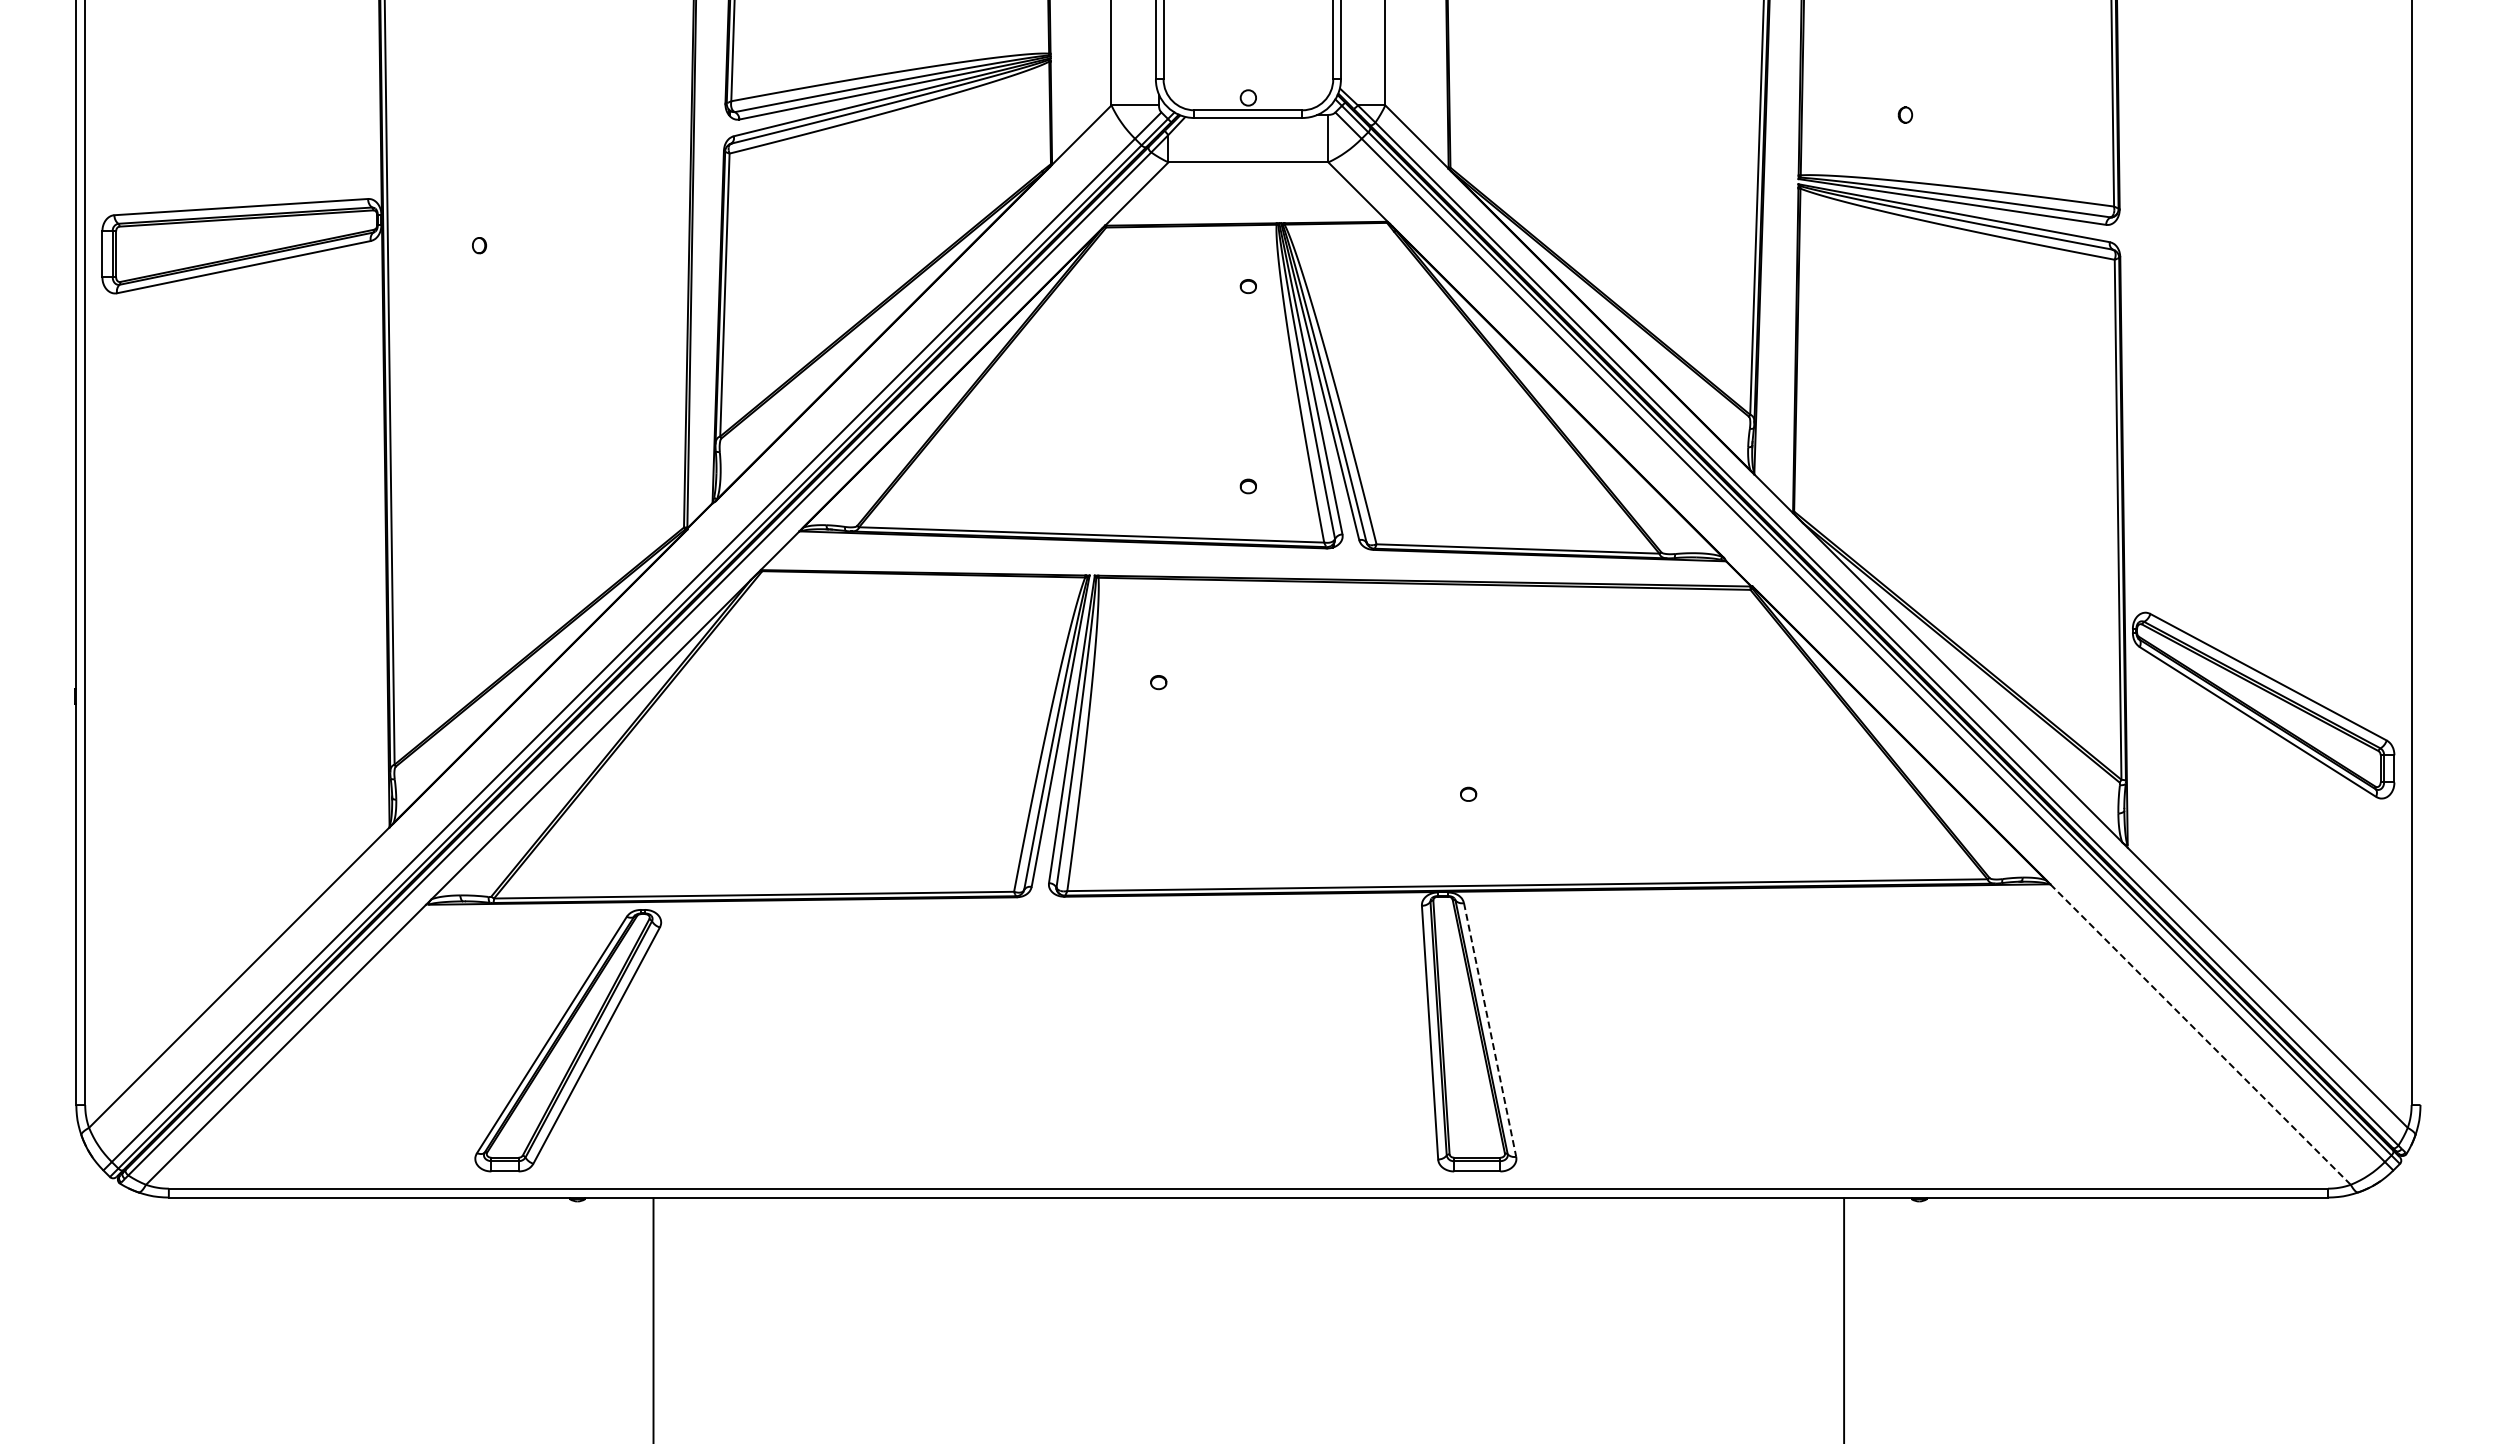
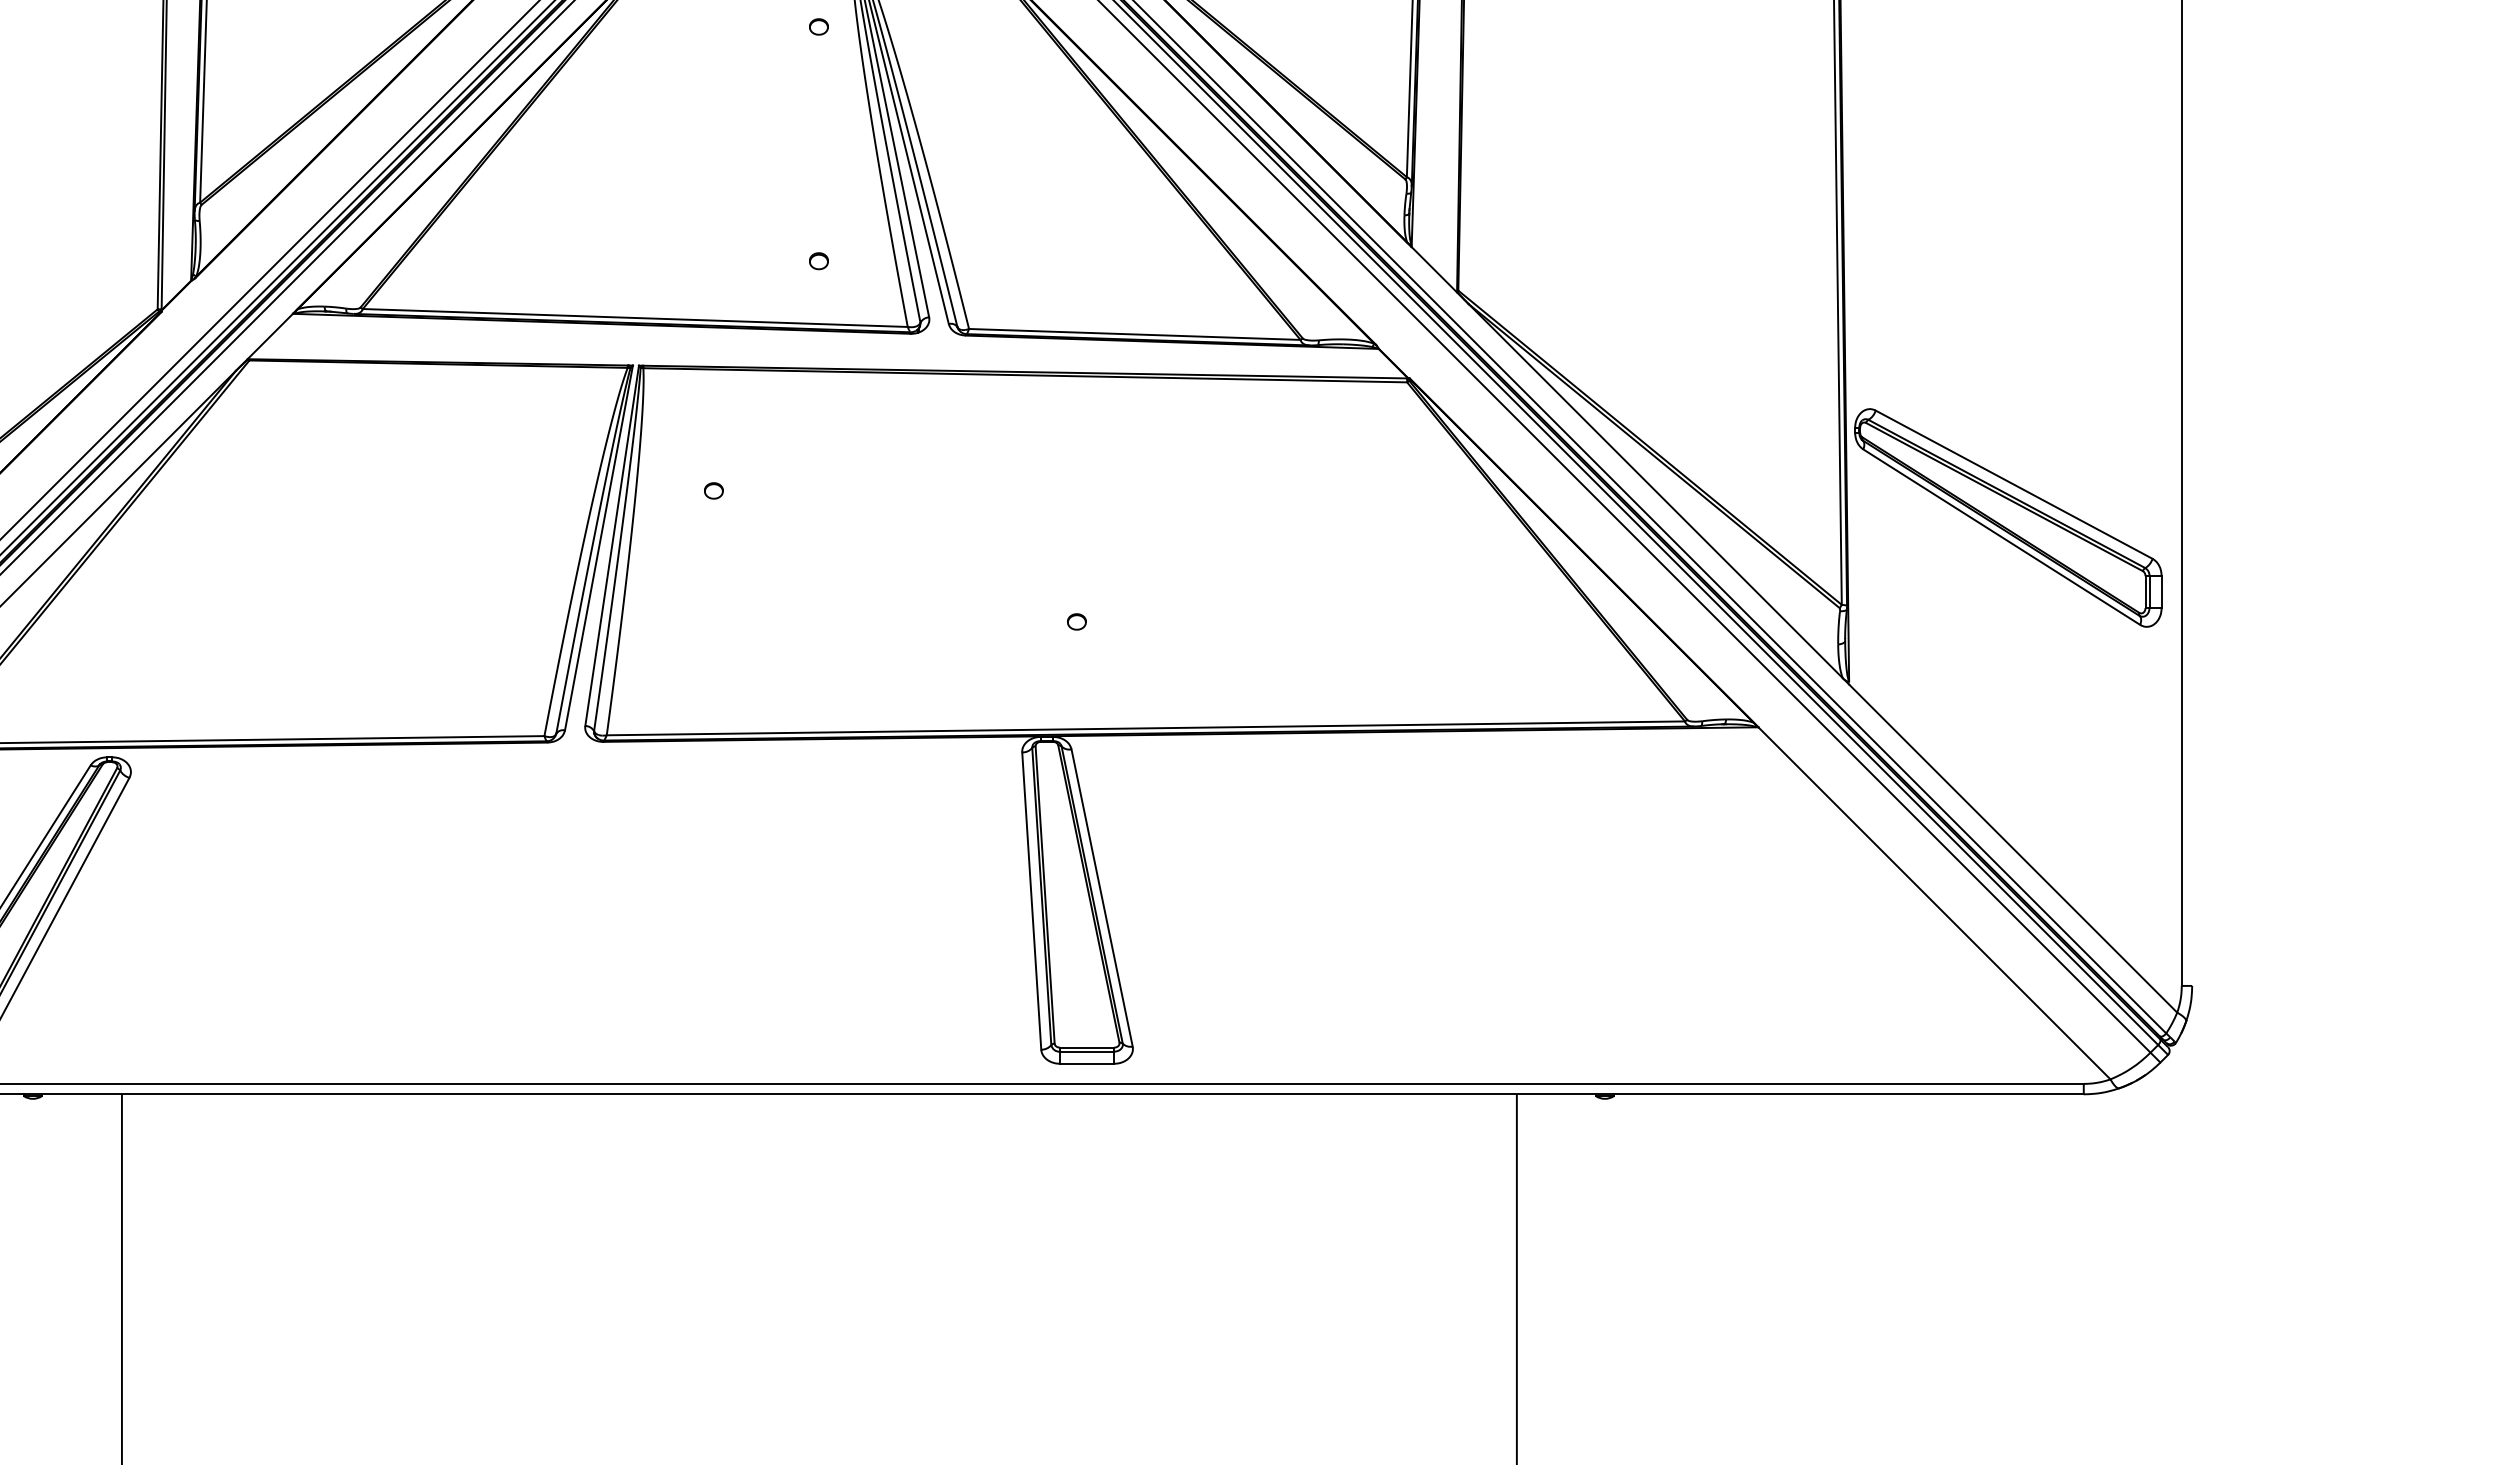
line: (1490, 1029) -> (1102, 897), dashed -> solid
line: (2200, 1034) -> (1934, 903), dashed -> solid

